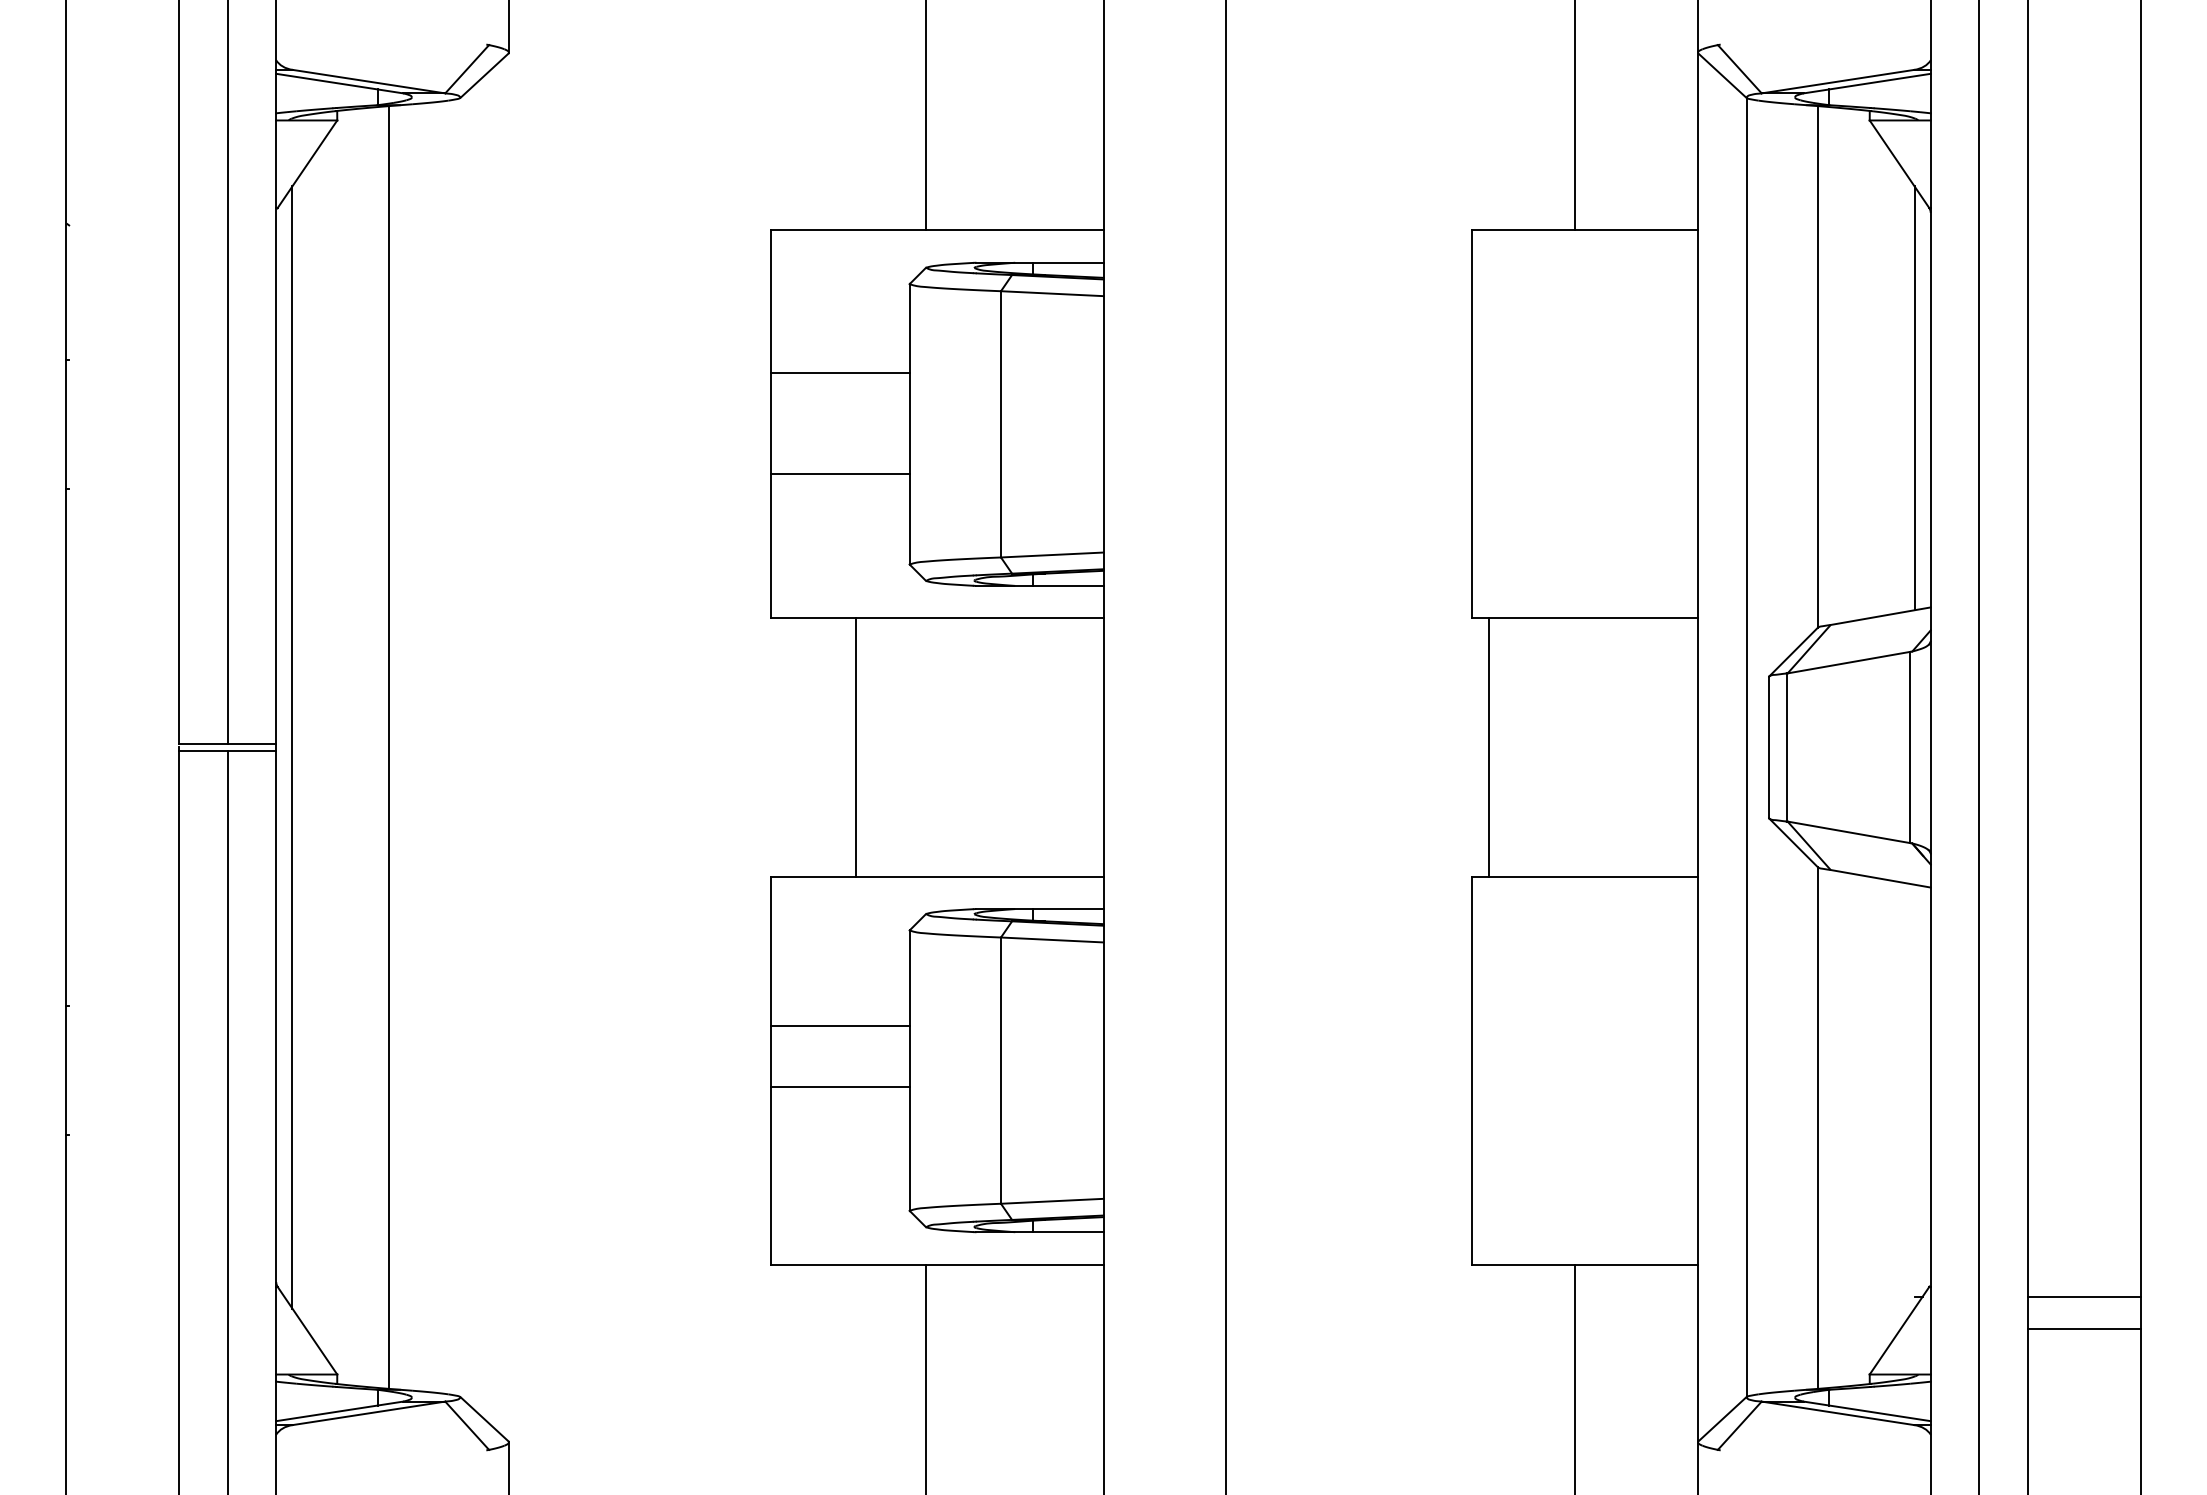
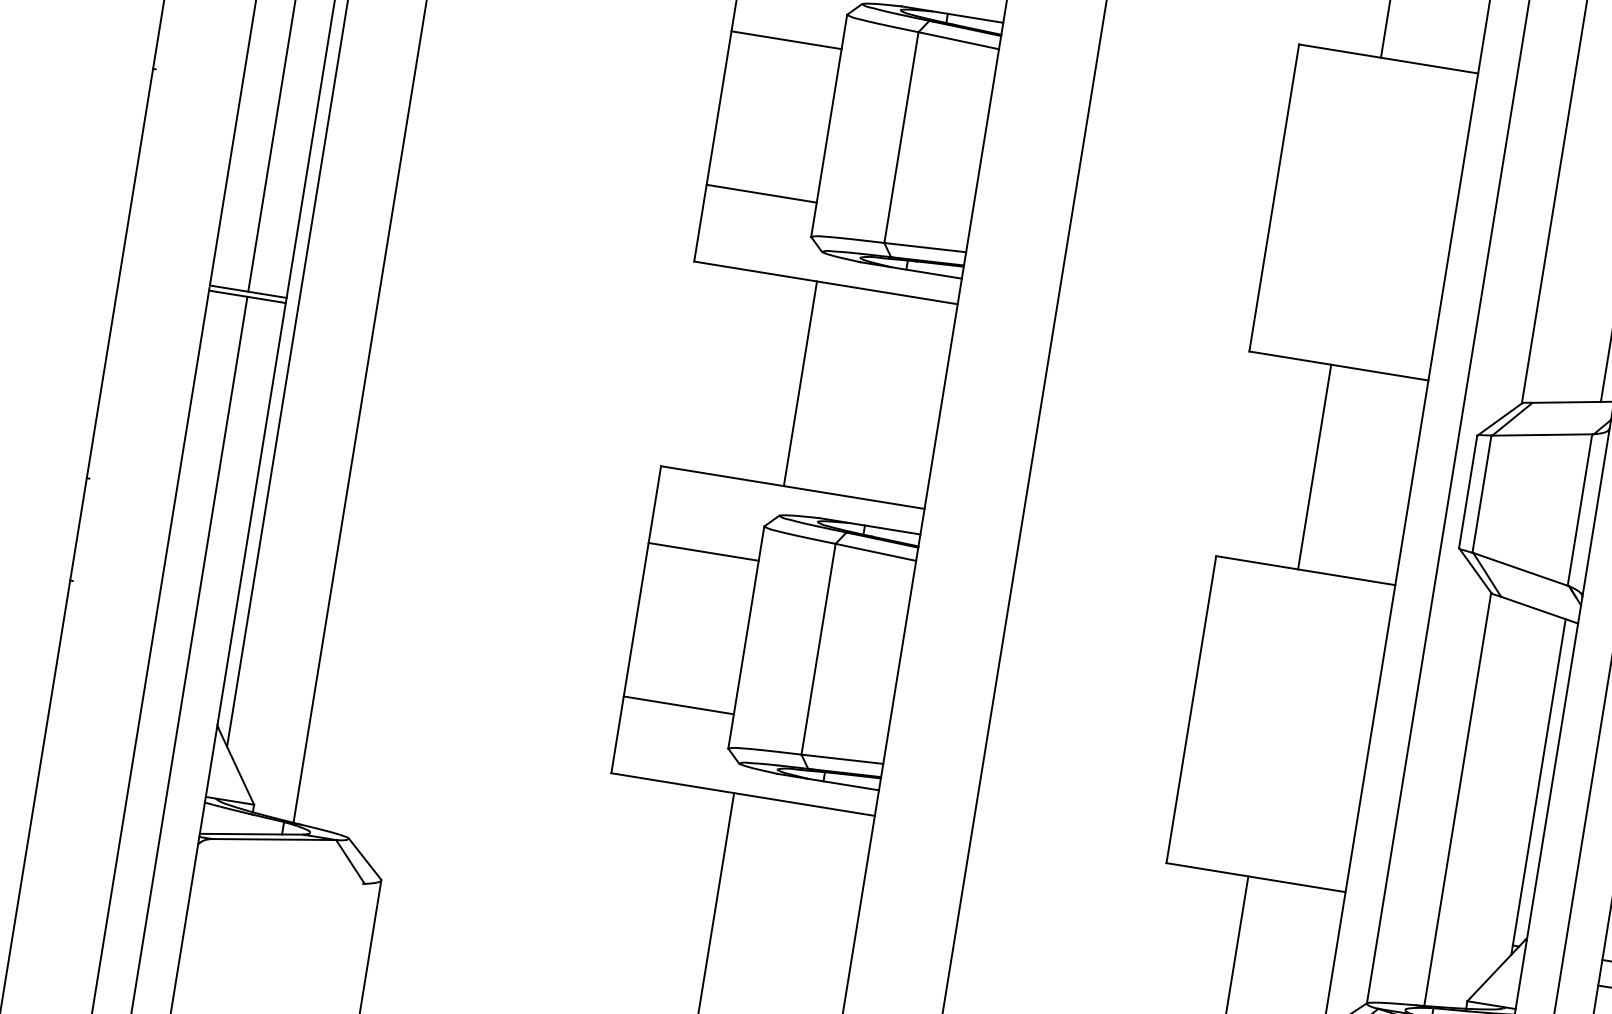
line: (839, 373) -> (786, 40), moved
line: (839, 474) -> (761, 193), moved
line: (855, 747) -> (800, 383), moved
line: (1489, 747) -> (1314, 467), moved
line: (839, 1025) -> (703, 551), moved
line: (839, 1086) -> (678, 705), moved
line: (1914, 1096) -> (1538, 786), added

